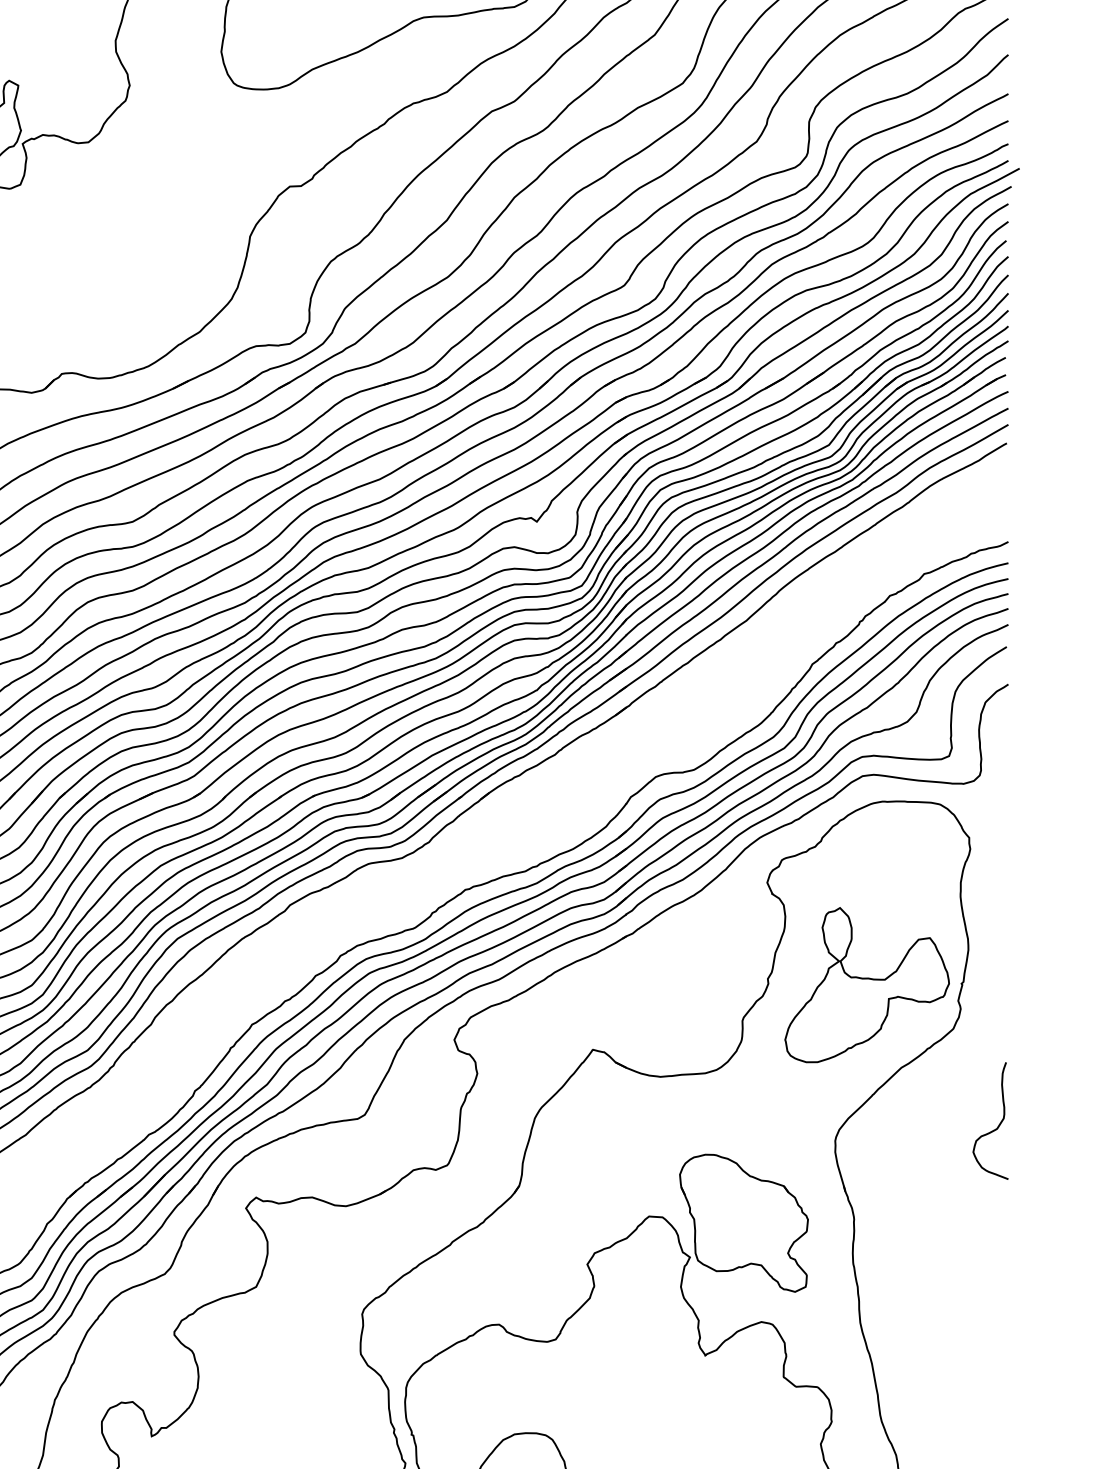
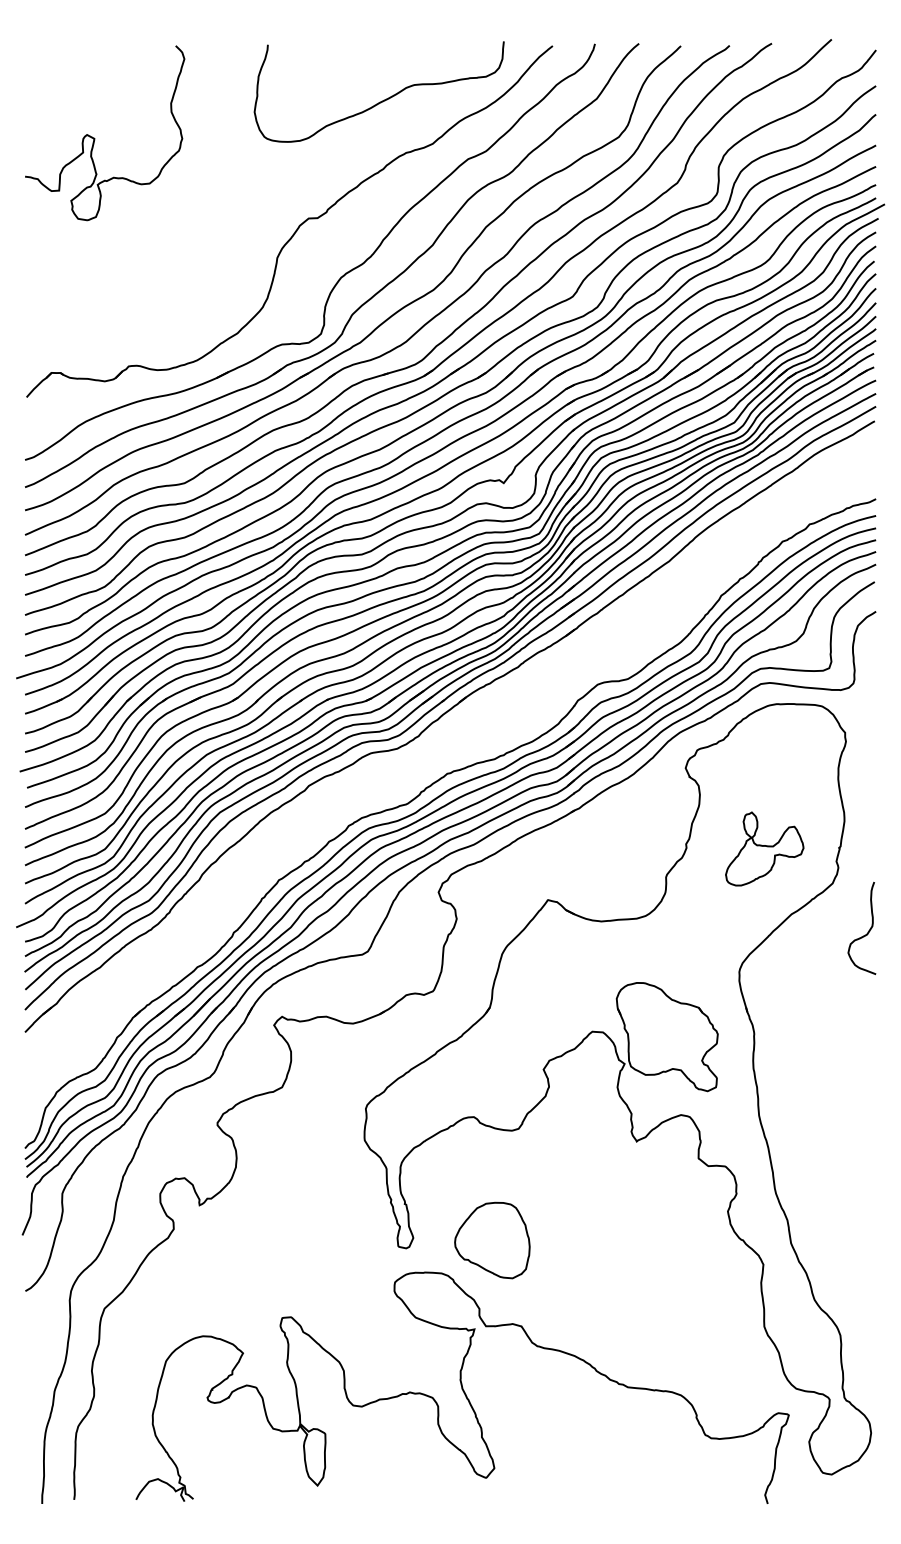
part: (867, 984) -> (764, 848), size x0.6
curve: (998, 1123) -> (868, 930), moved

